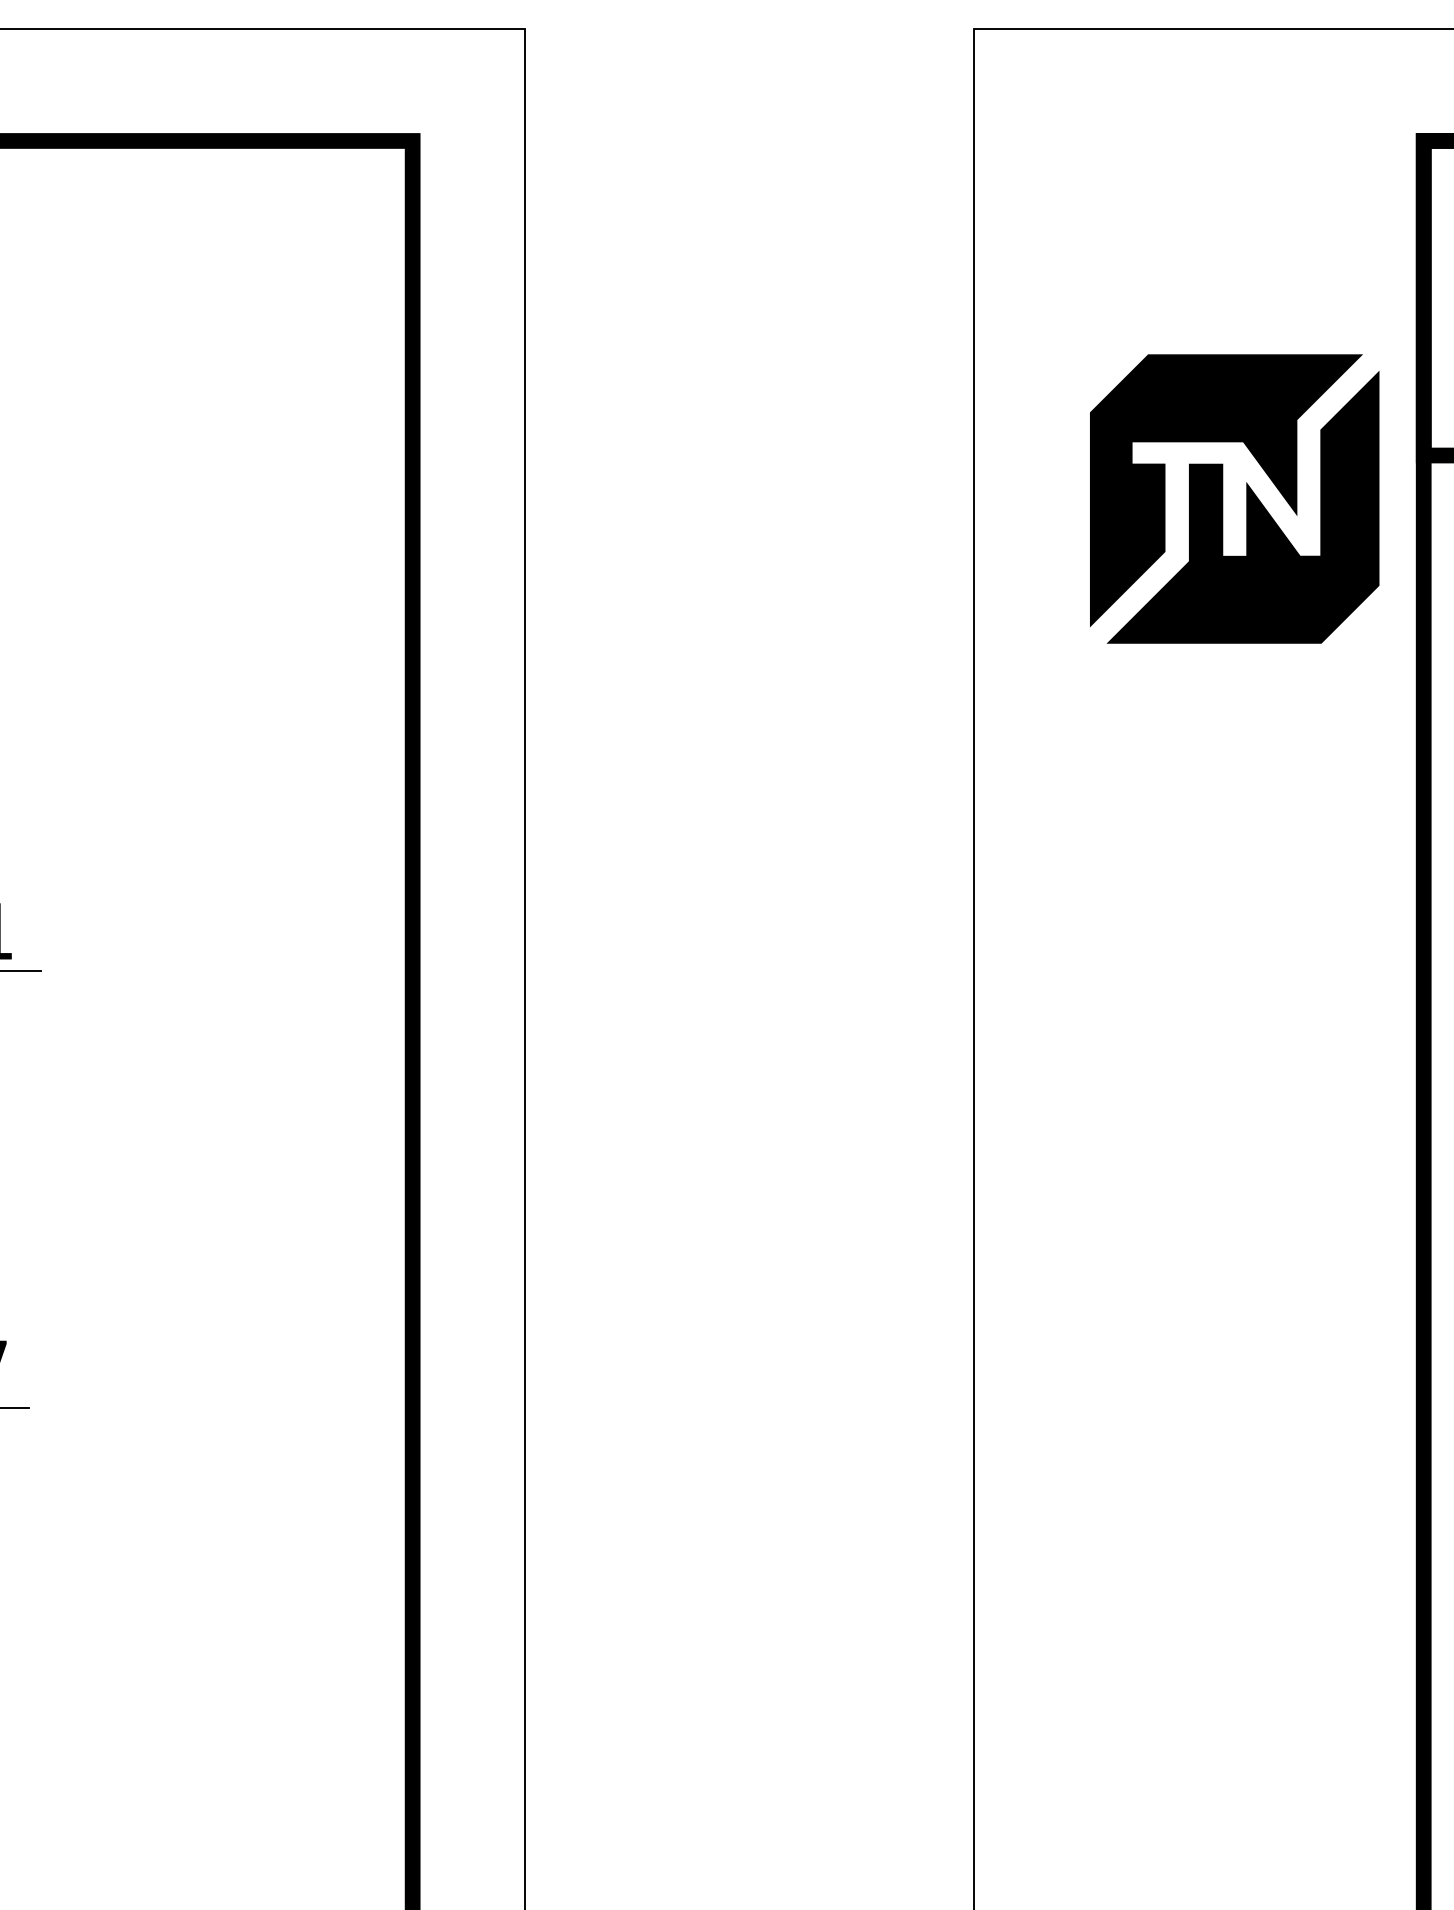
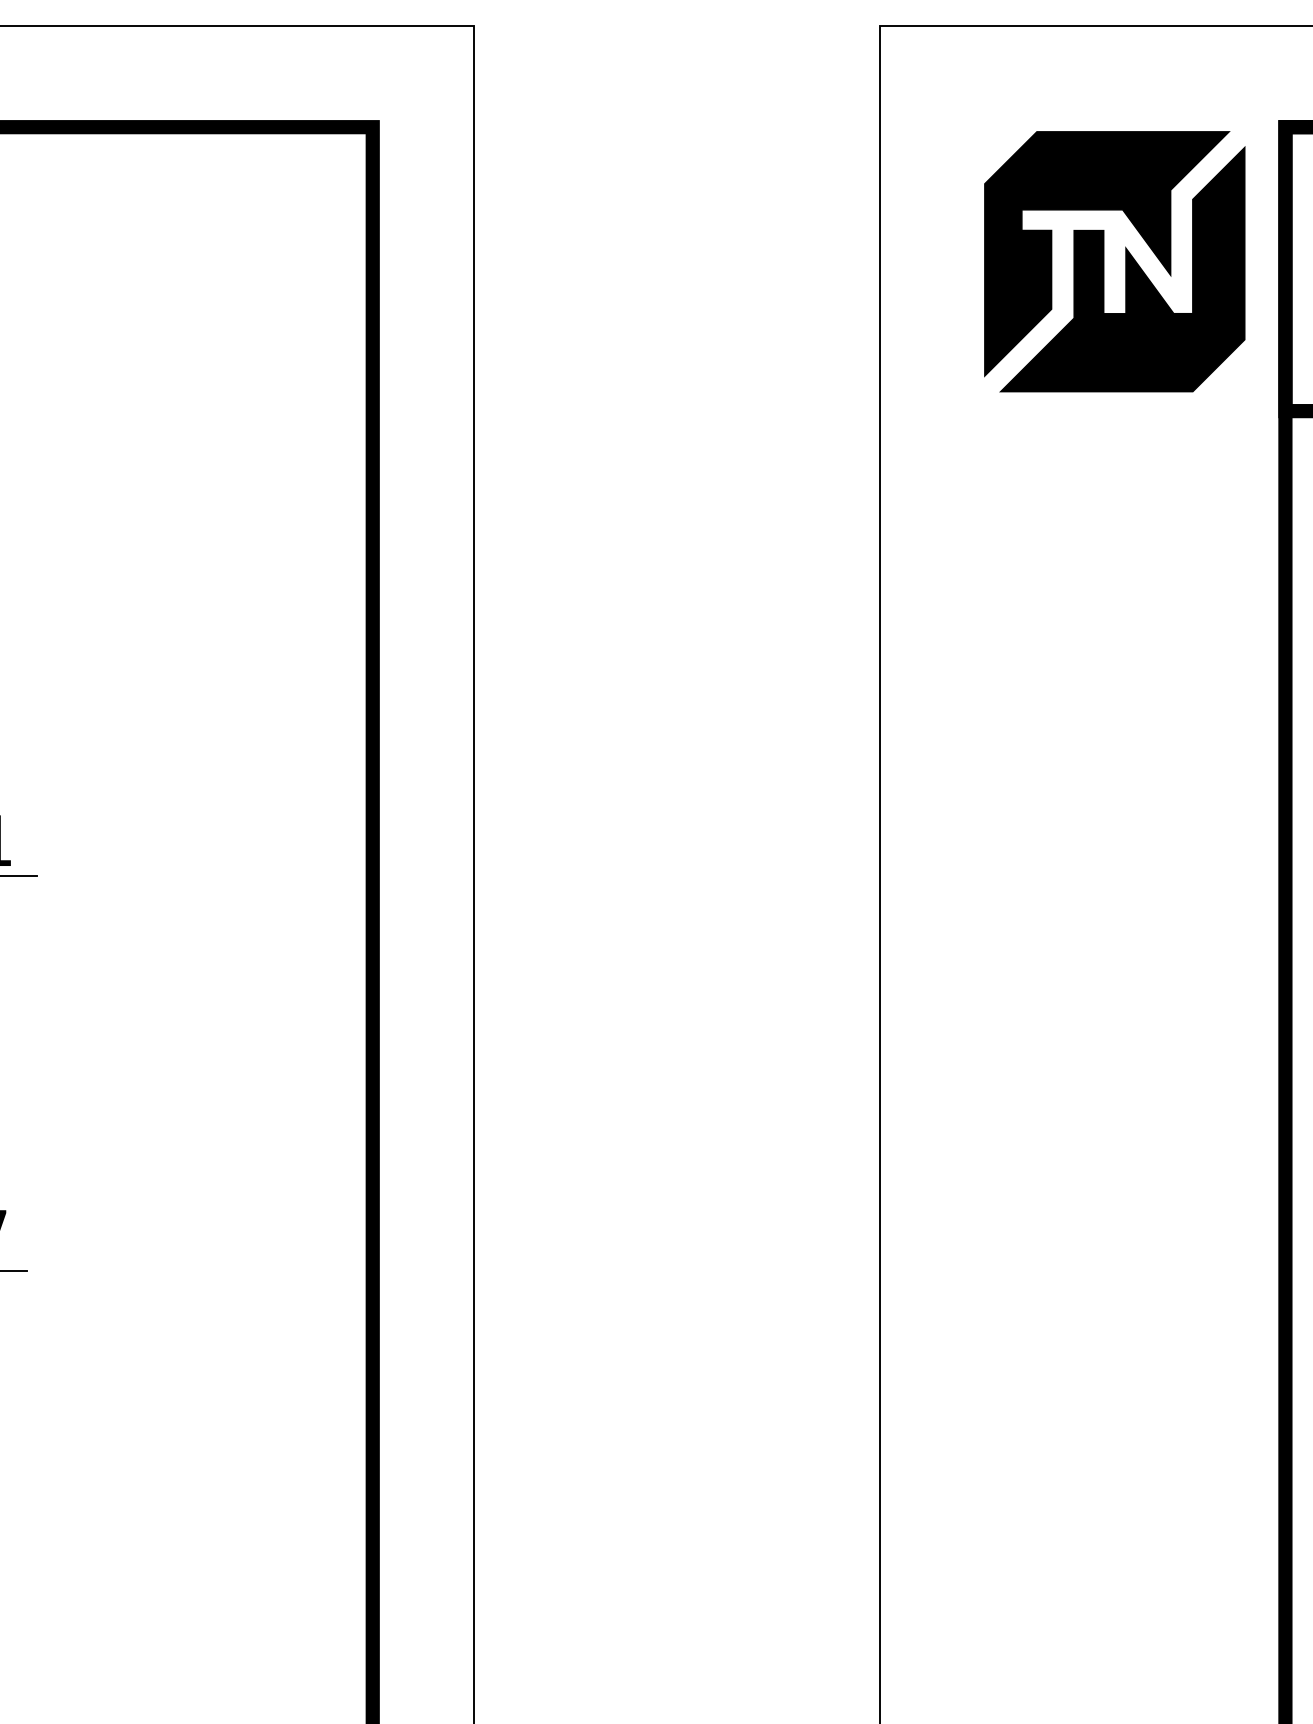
part: (1223, 498) -> (1104, 261), moved

